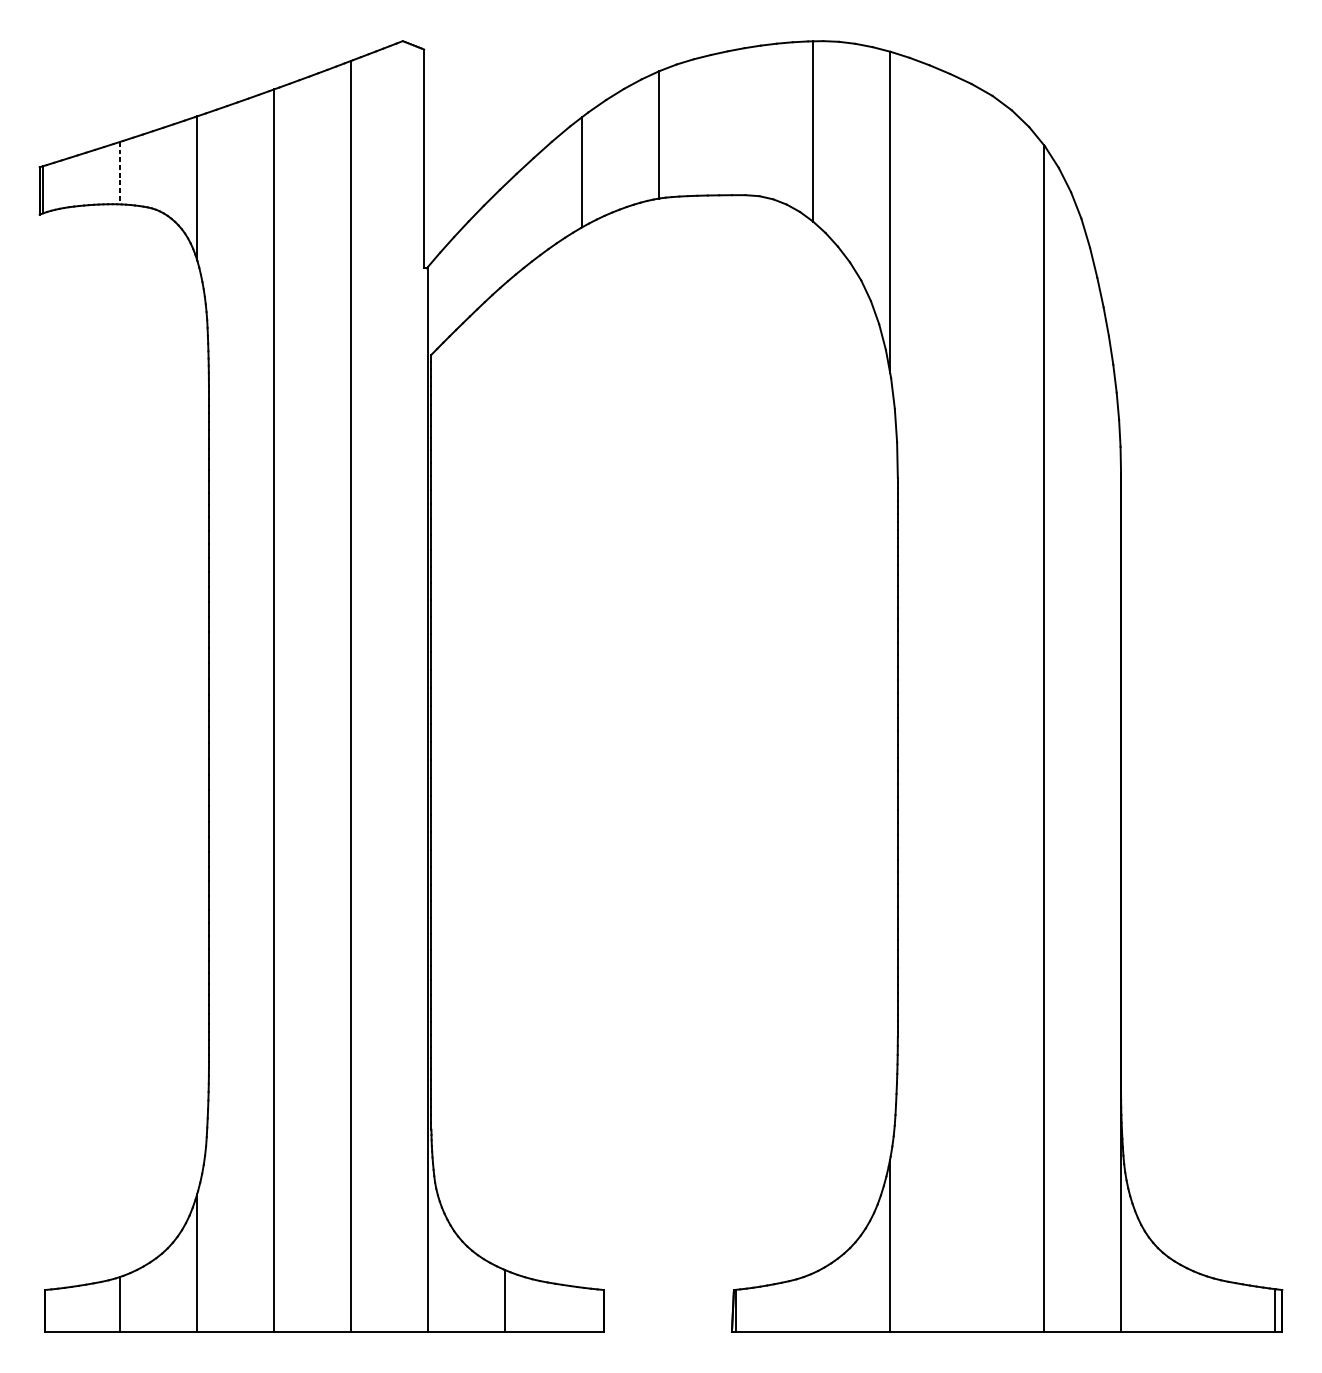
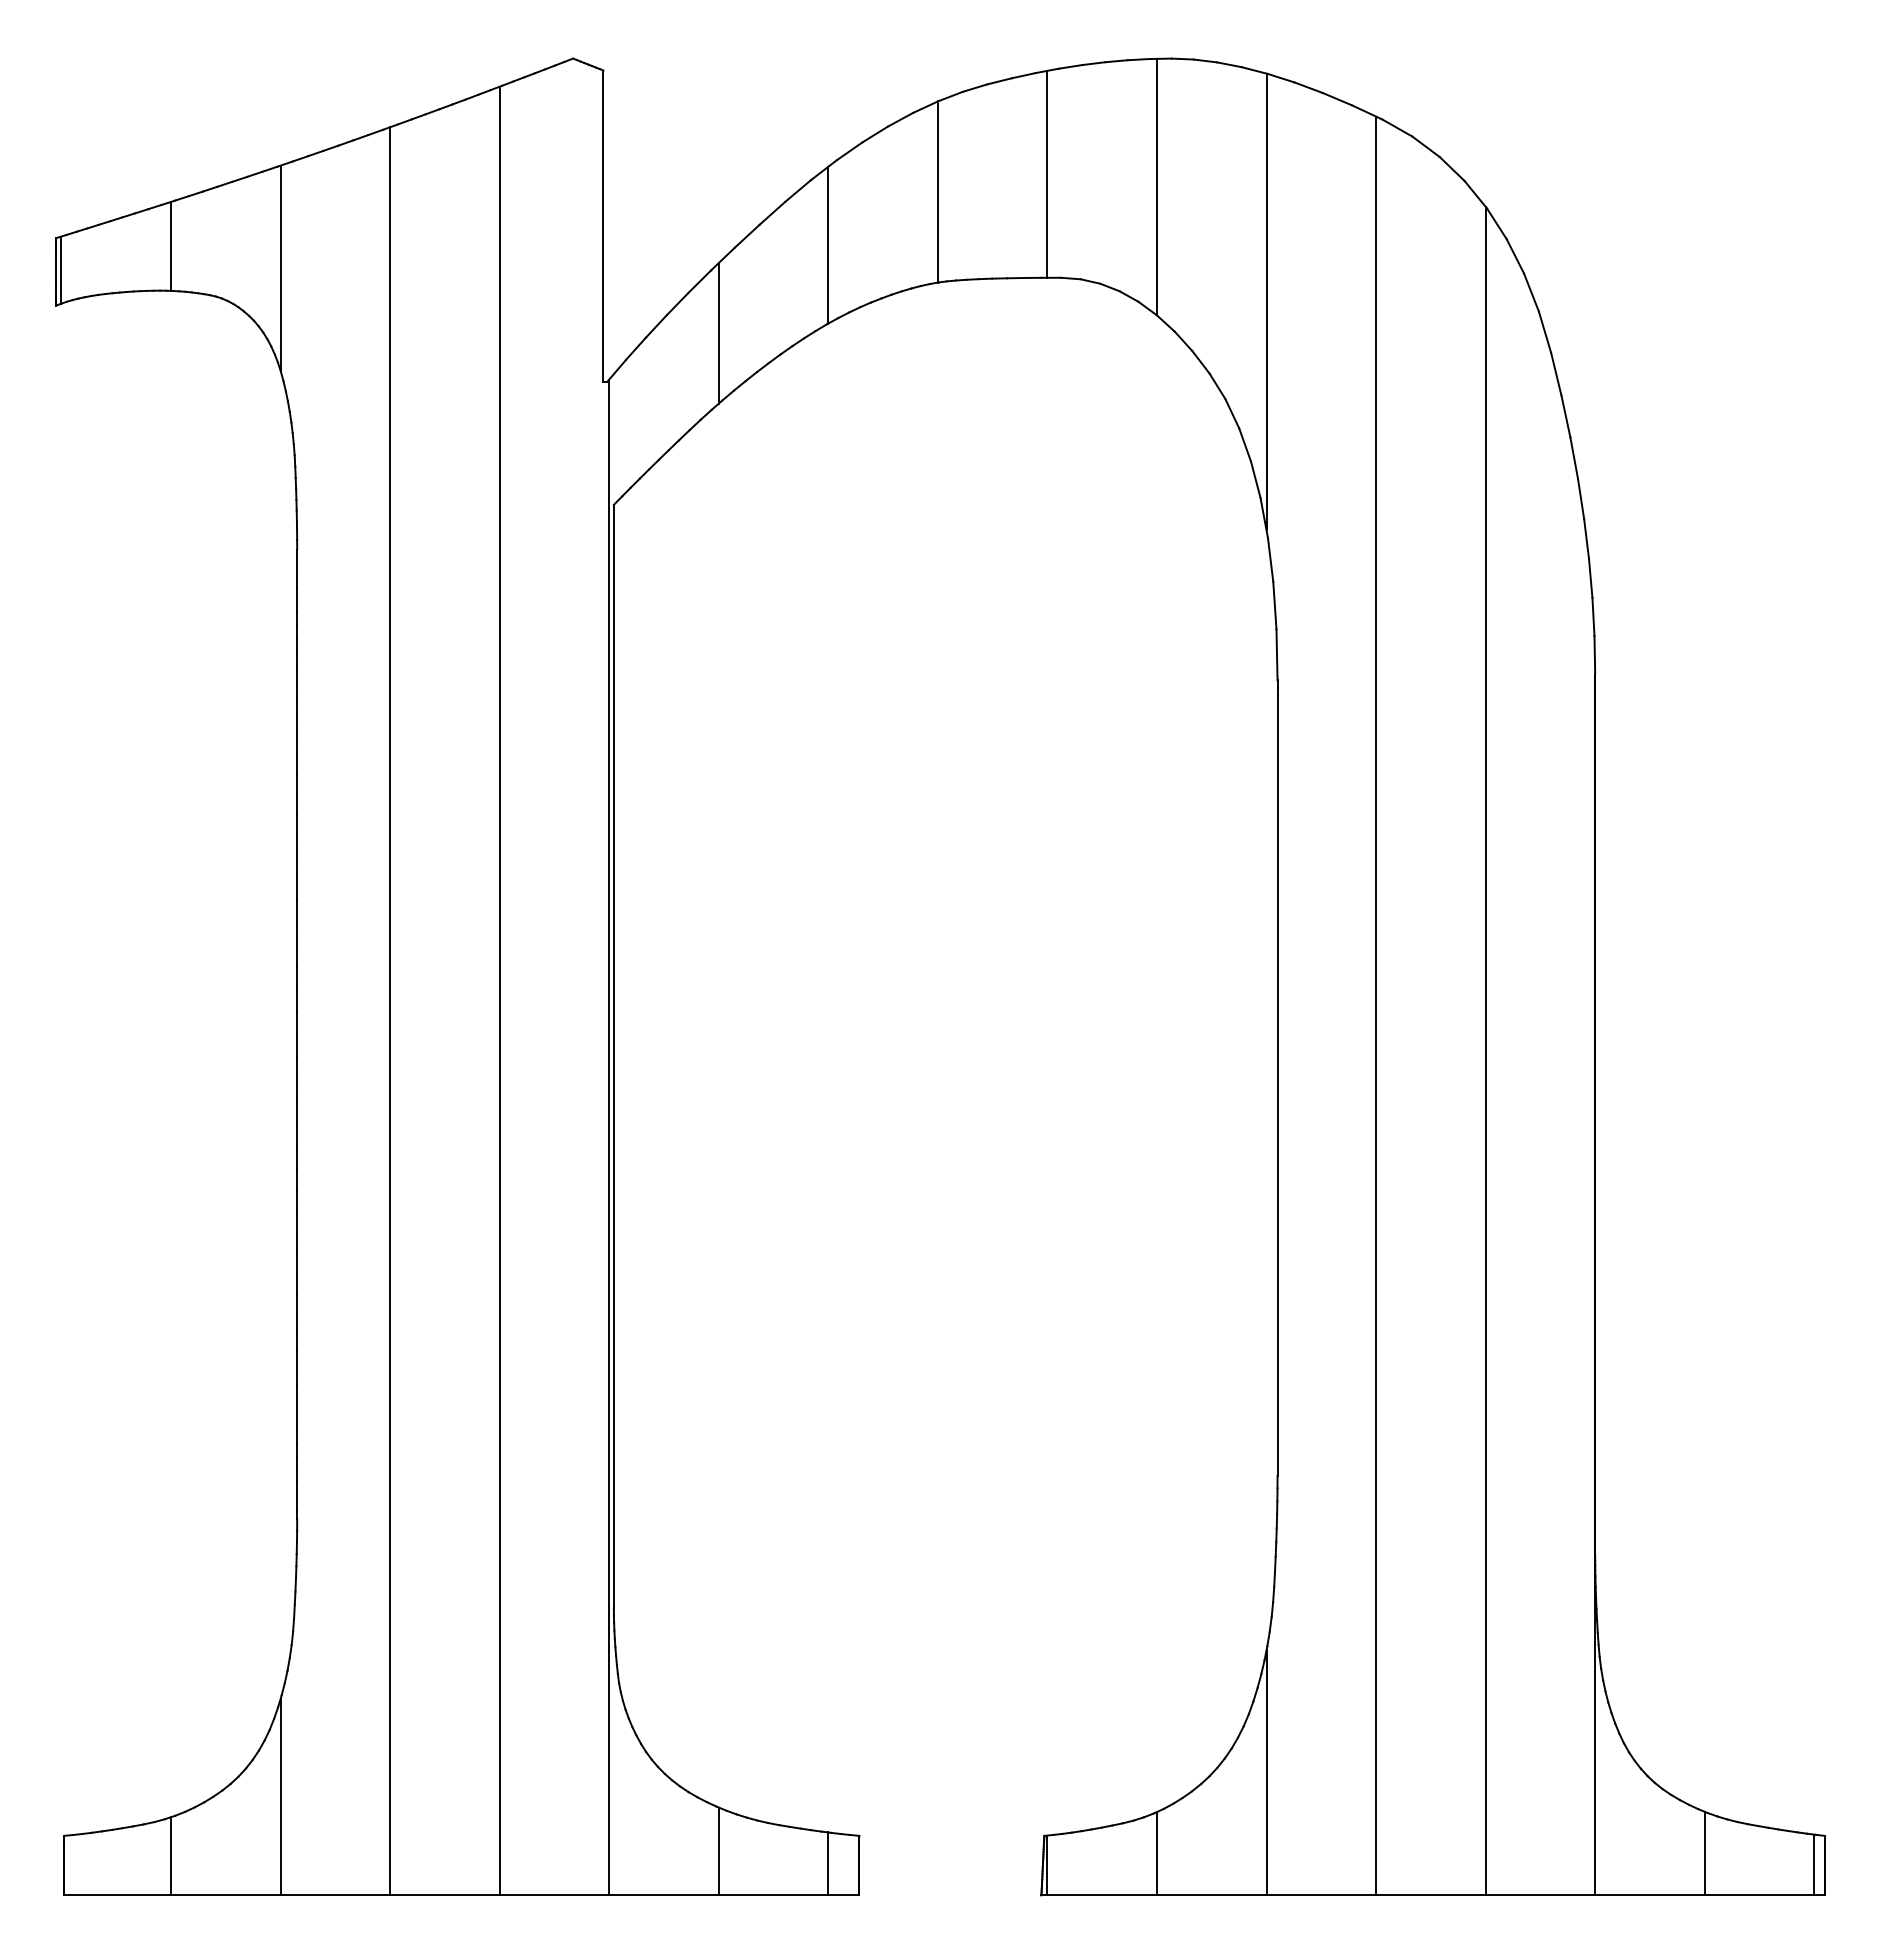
line: (736, 121) -> (1047, 173), added
line: (119, 173) -> (170, 246), dashed -> solid
line: (505, 234) -> (718, 333), added
line: (967, 706) -> (1376, 1005), added
line: (812, 1302) -> (1156, 1853), added
line: (1197, 1302) -> (1704, 1853), added
line: (582, 1309) -> (828, 1863), added

